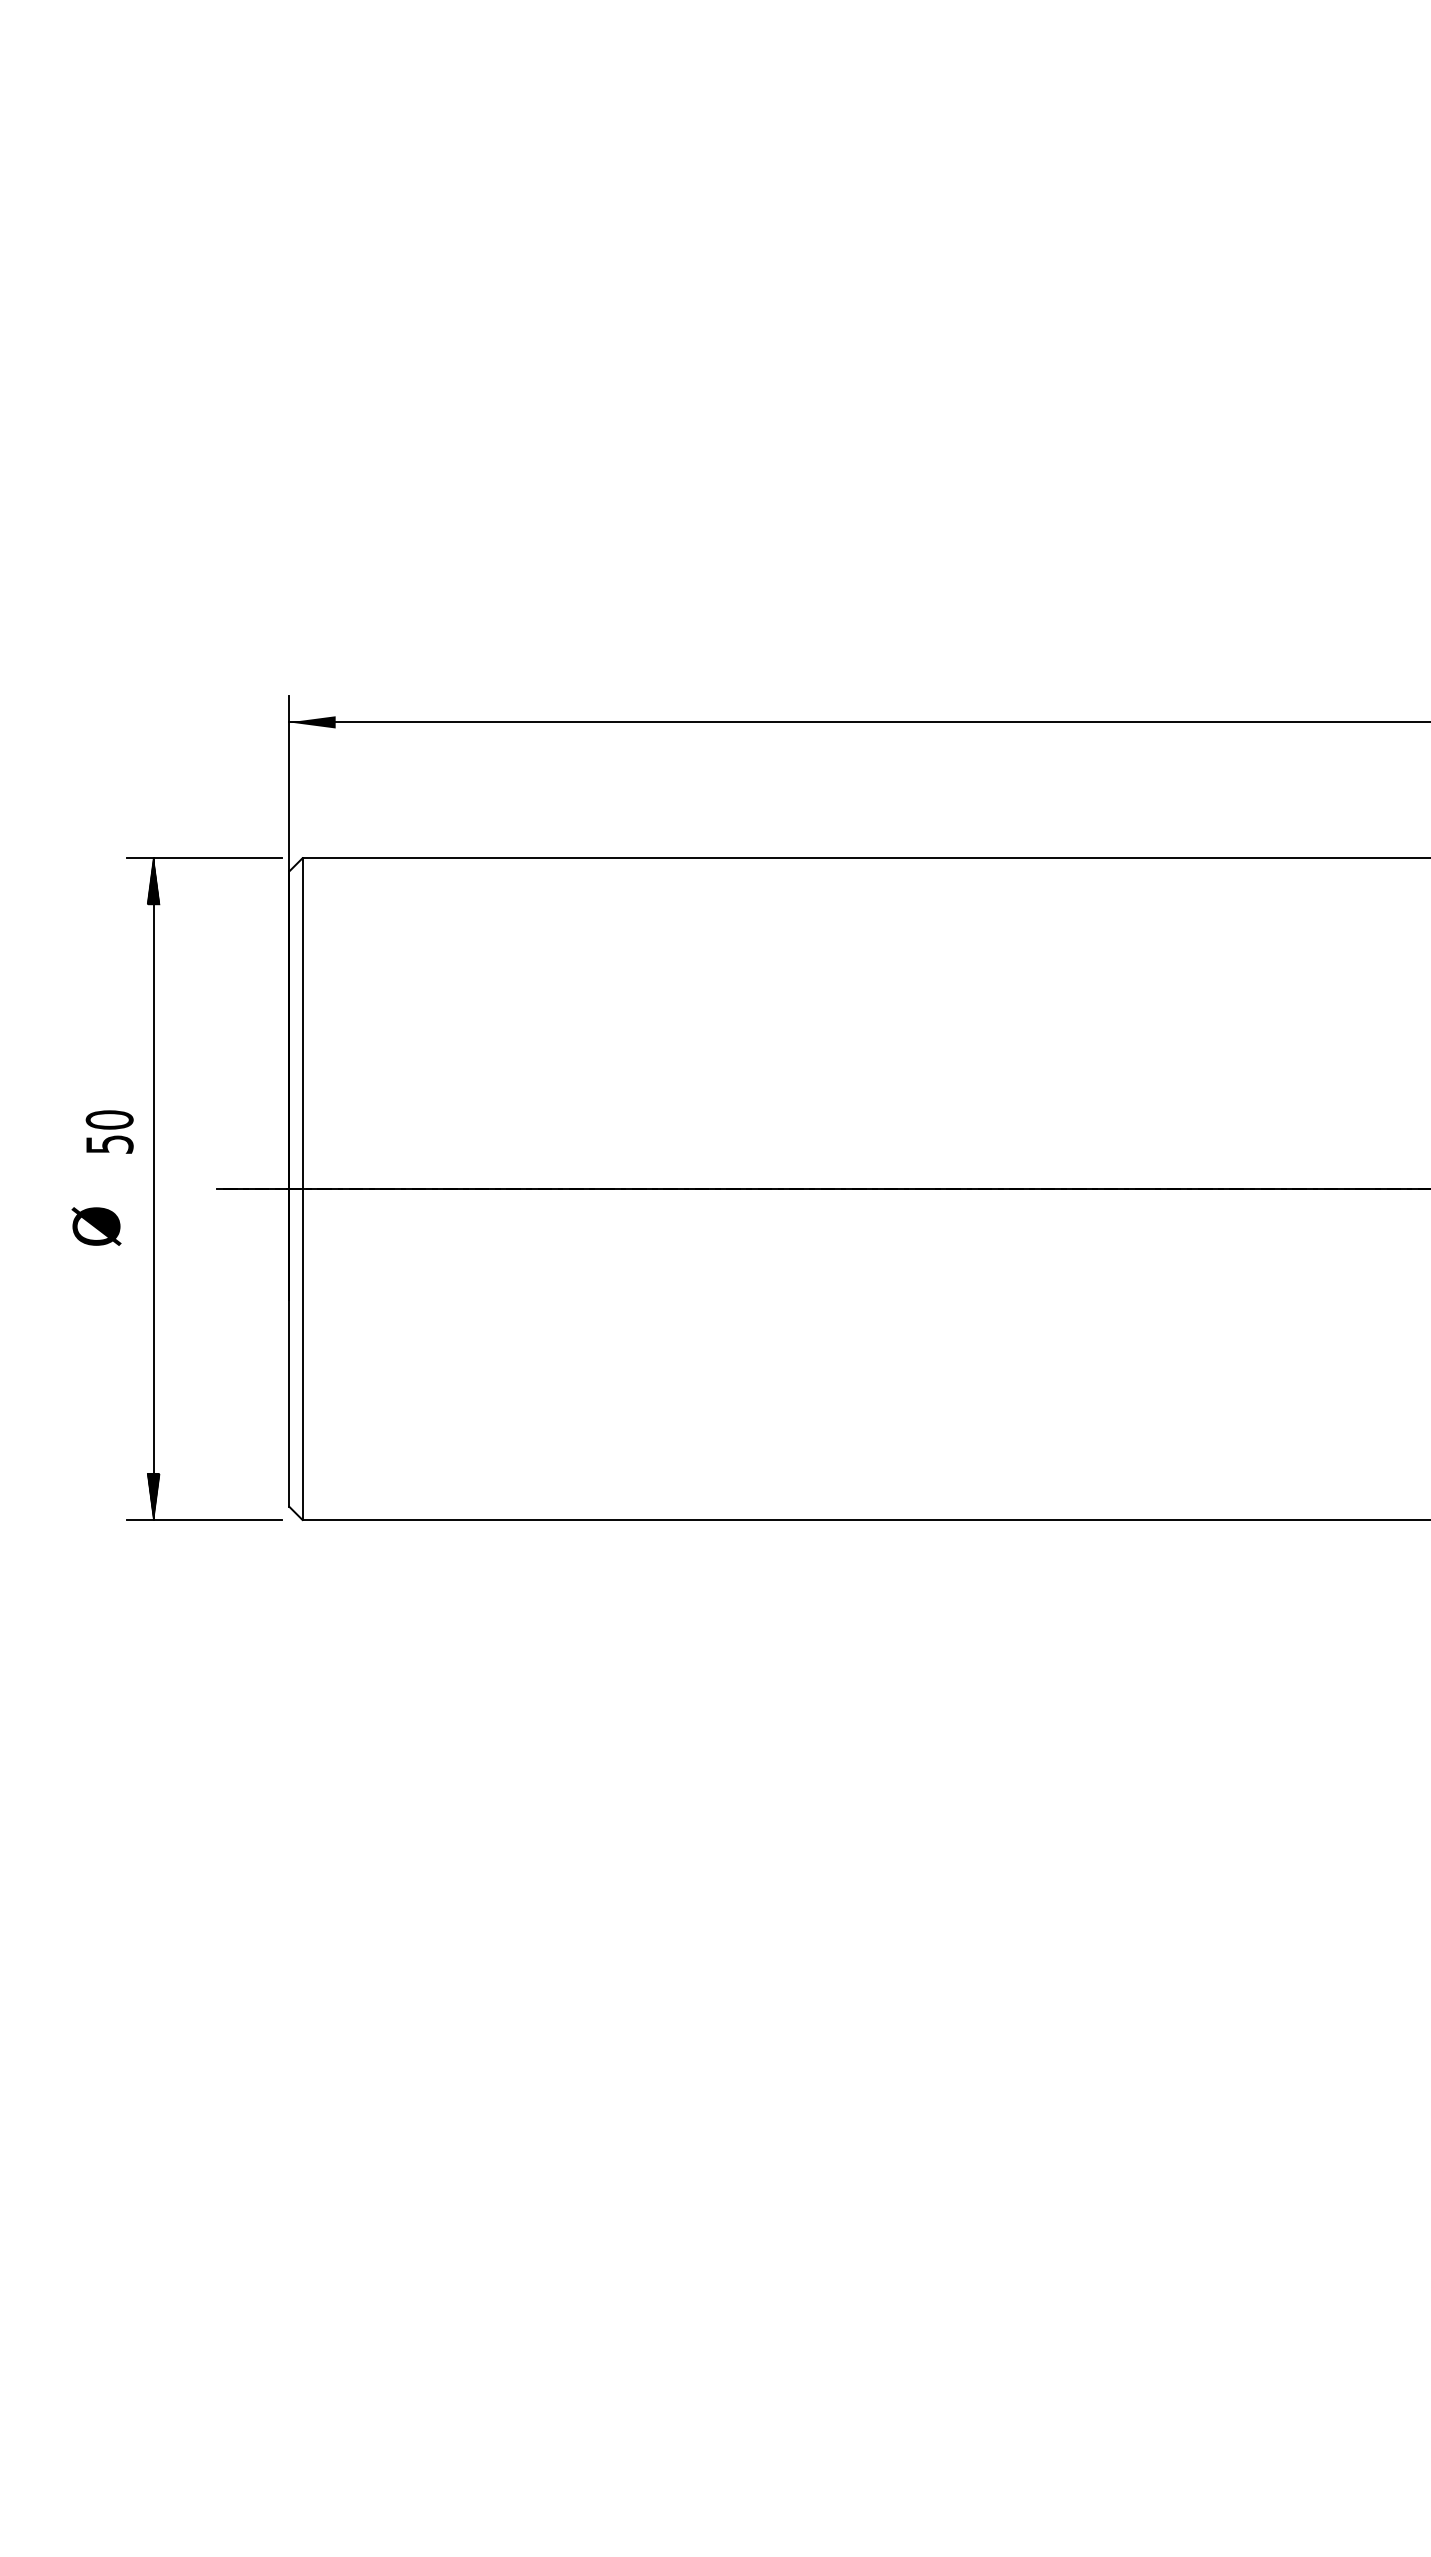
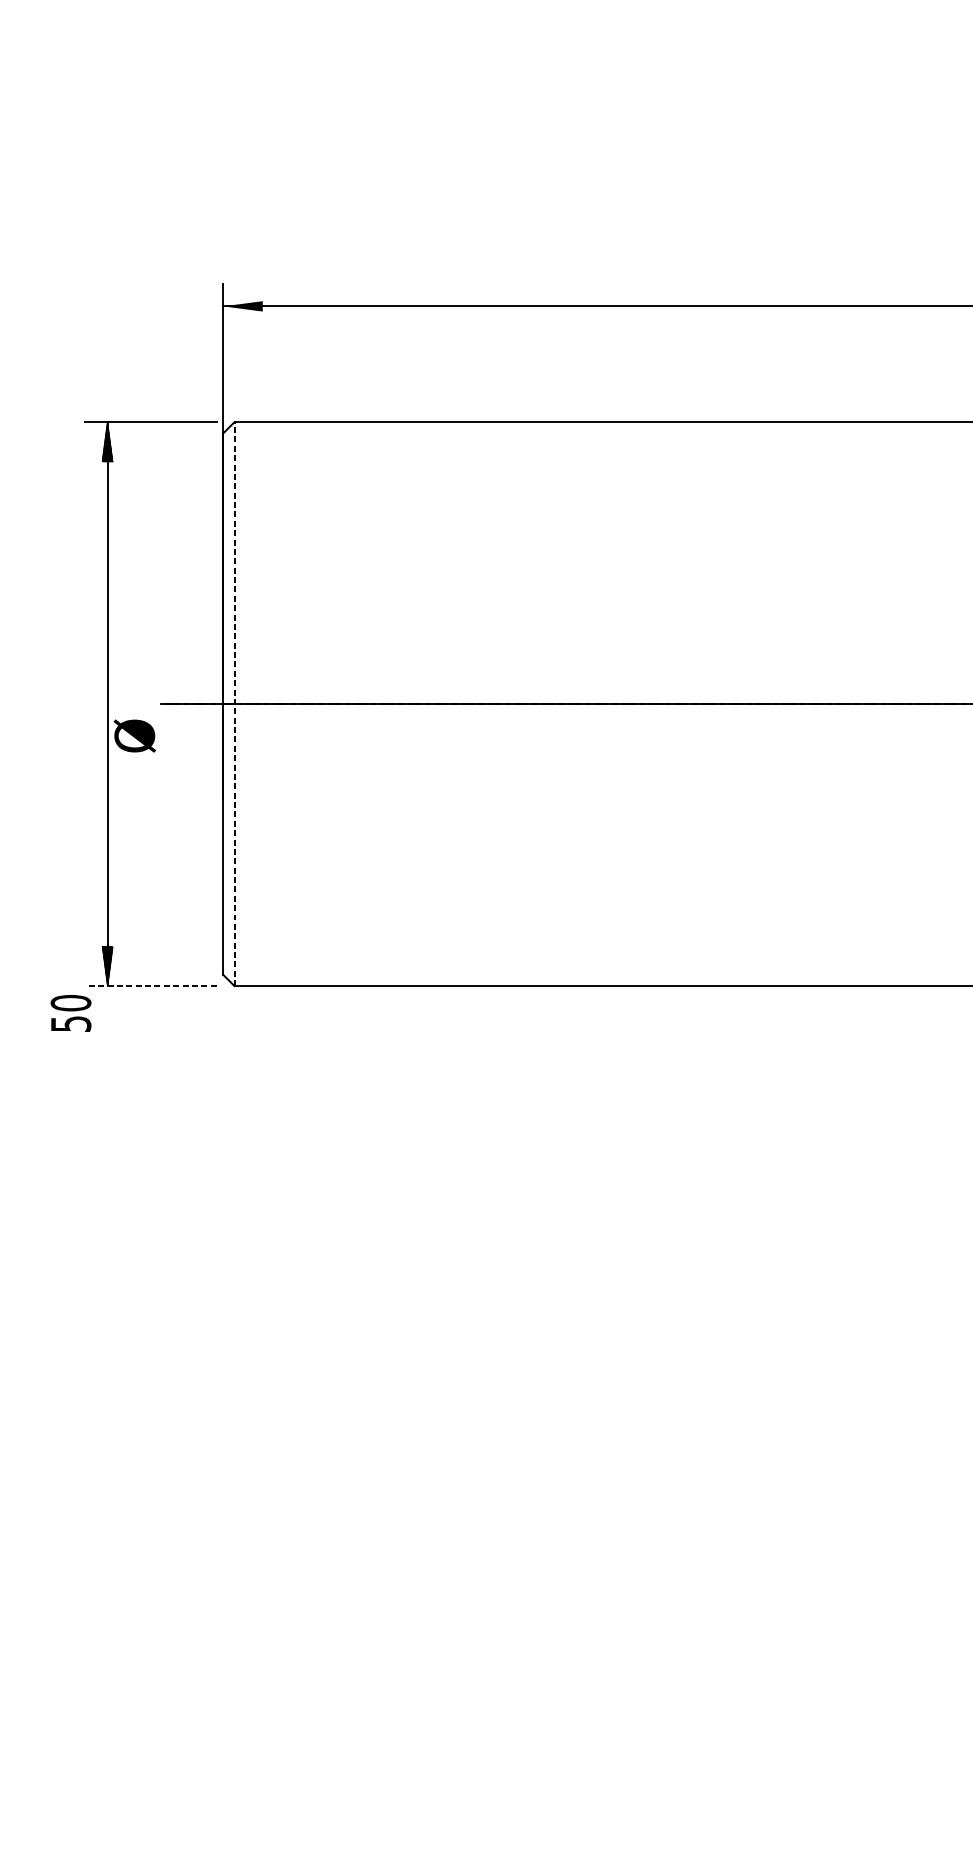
text: (109, 1131) -> (70, 1012), moved
line: (302, 1189) -> (234, 704), solid -> dashed
text: (96, 1226) -> (134, 735), moved
line: (203, 1520) -> (150, 986), solid -> dashed

